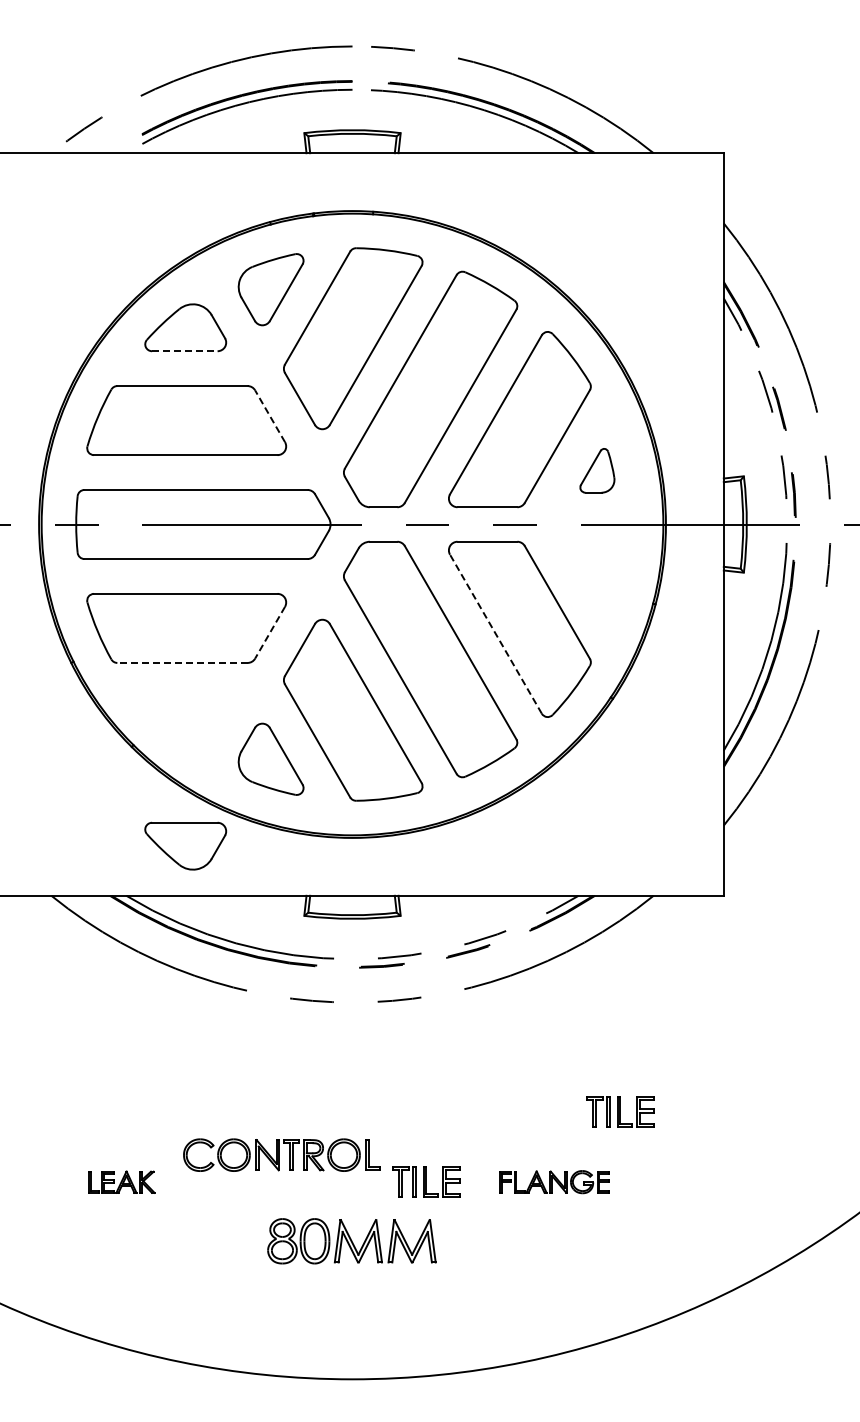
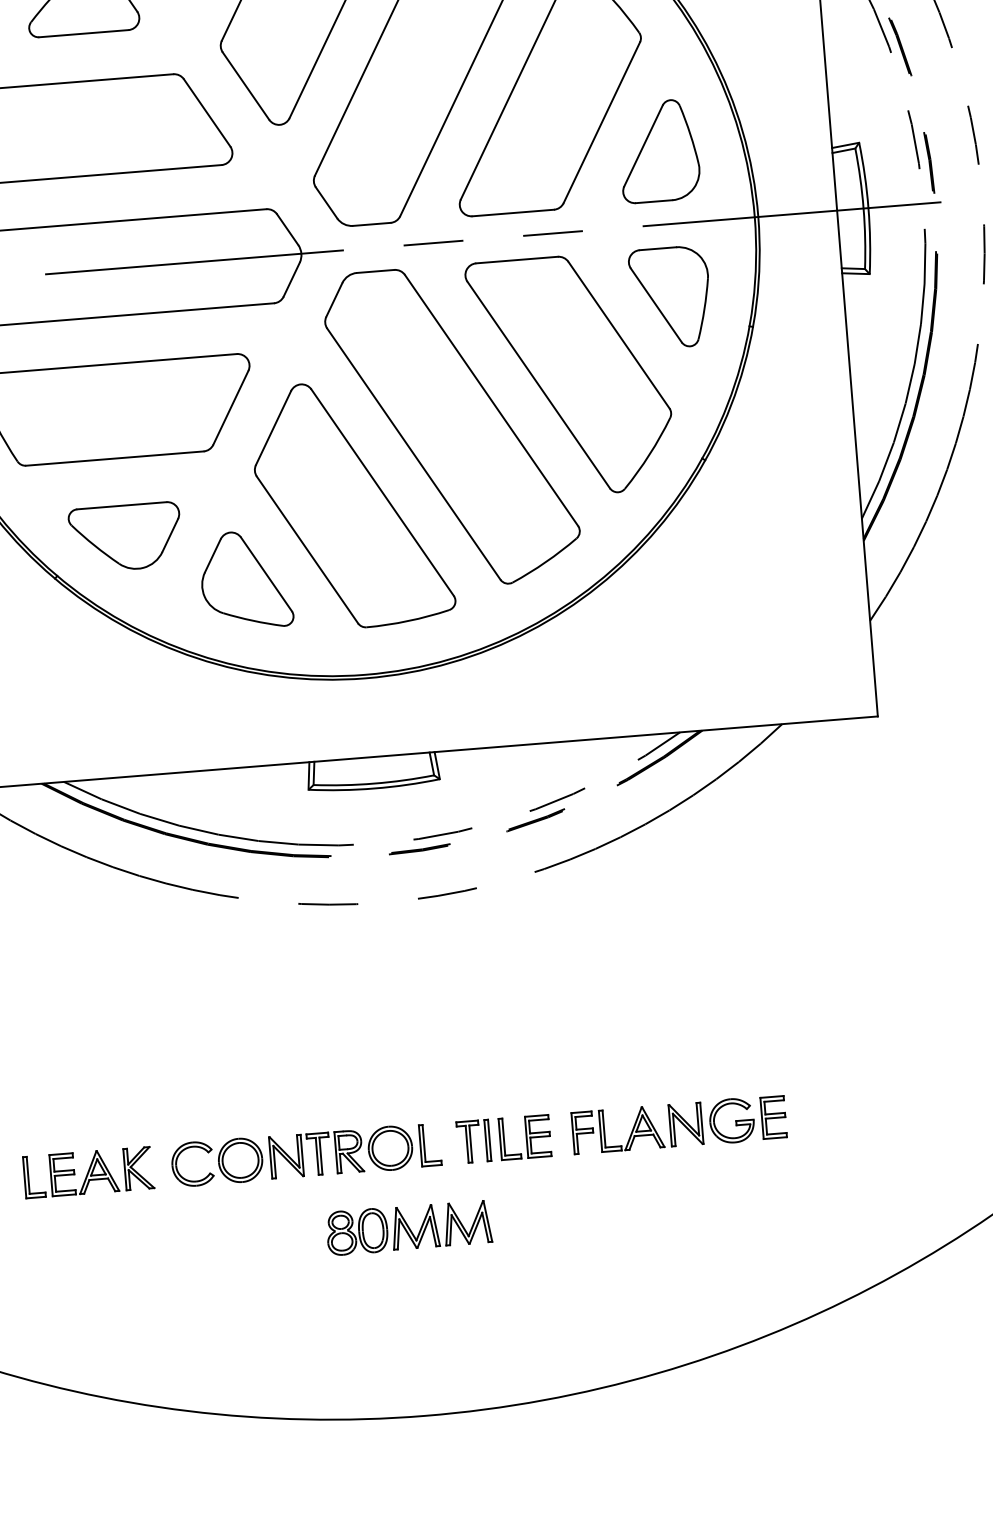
line: (184, 351) -> (83, 34), dashed -> solid
line: (270, 416) -> (207, 113), dashed -> solid
part: (597, 470) -> (659, 150), size x1.67
part: (597, 577) -> (670, 296), added
line: (270, 632) -> (231, 407), dashed -> solid
line: (495, 634) -> (538, 385), dashed -> solid
line: (182, 662) -> (114, 457), dashed -> solid
part: (185, 845) -> (125, 536), moved
part: (620, 1111) -> (760, 1021), removed
part: (281, 1154) -> (305, 1154), moved
part: (554, 1181) -> (678, 1124), size x1.43
part: (121, 1182) -> (88, 1173), size x1.43
part: (351, 1240) -> (408, 1226), size x0.71

